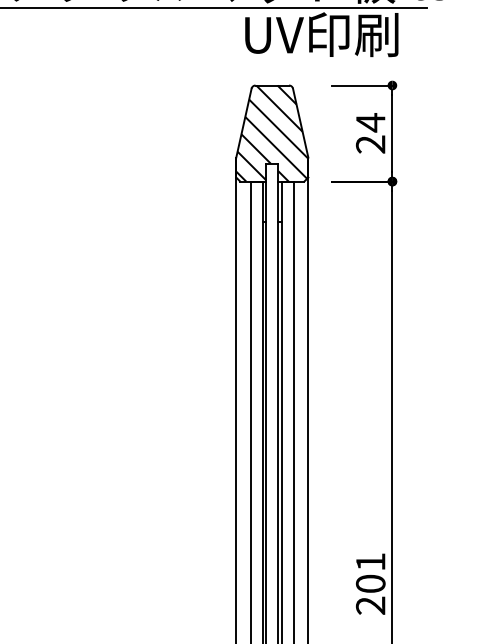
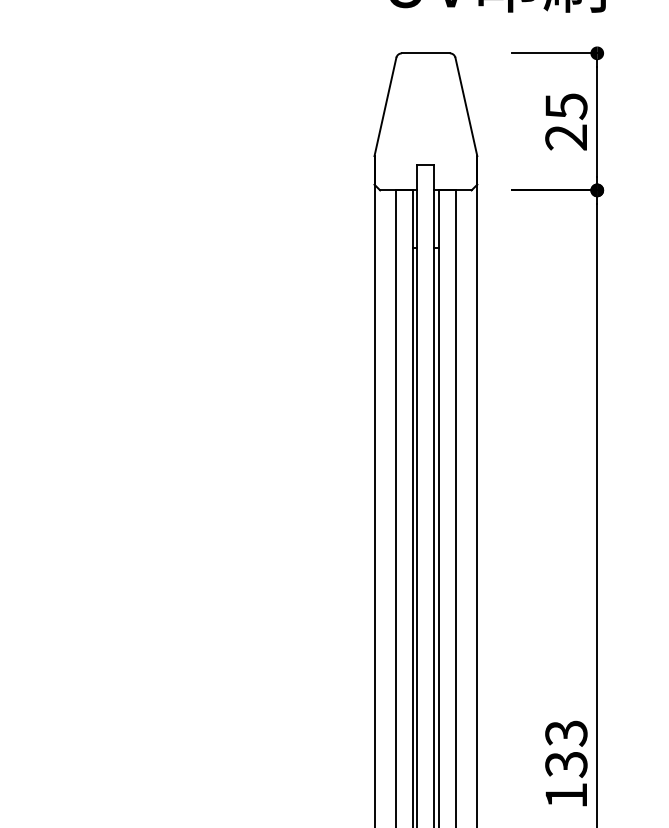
text: (370, 122) -> (566, 106), 24 -> 25
hatch: (272, 133) -> (426, 121), removed
text: (370, 583) -> (566, 763), 201 -> 133

